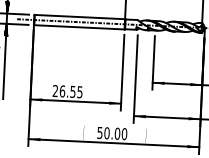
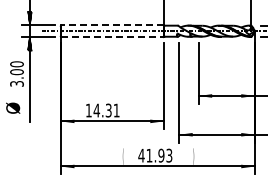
line: (79, 17) -> (112, 25), solid -> dashed
line: (80, 27) -> (113, 37), solid -> dashed
text: (67, 91) -> (102, 110), 26.55 -> 14.31
text: (112, 133) -> (155, 155), 50.00 -> 41.93

